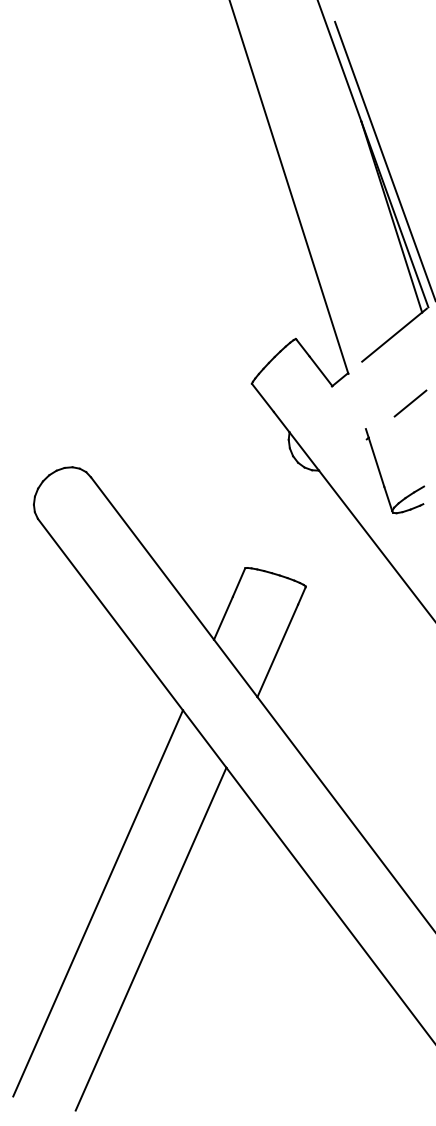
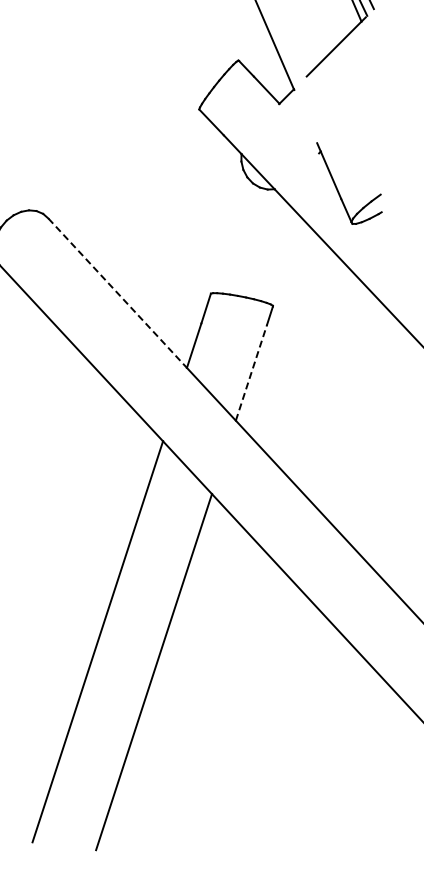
line: (410, 403) -> (358, 113), removed
line: (152, 558) -> (117, 293), solid -> dashed
line: (277, 650) -> (251, 372), solid -> dashed

